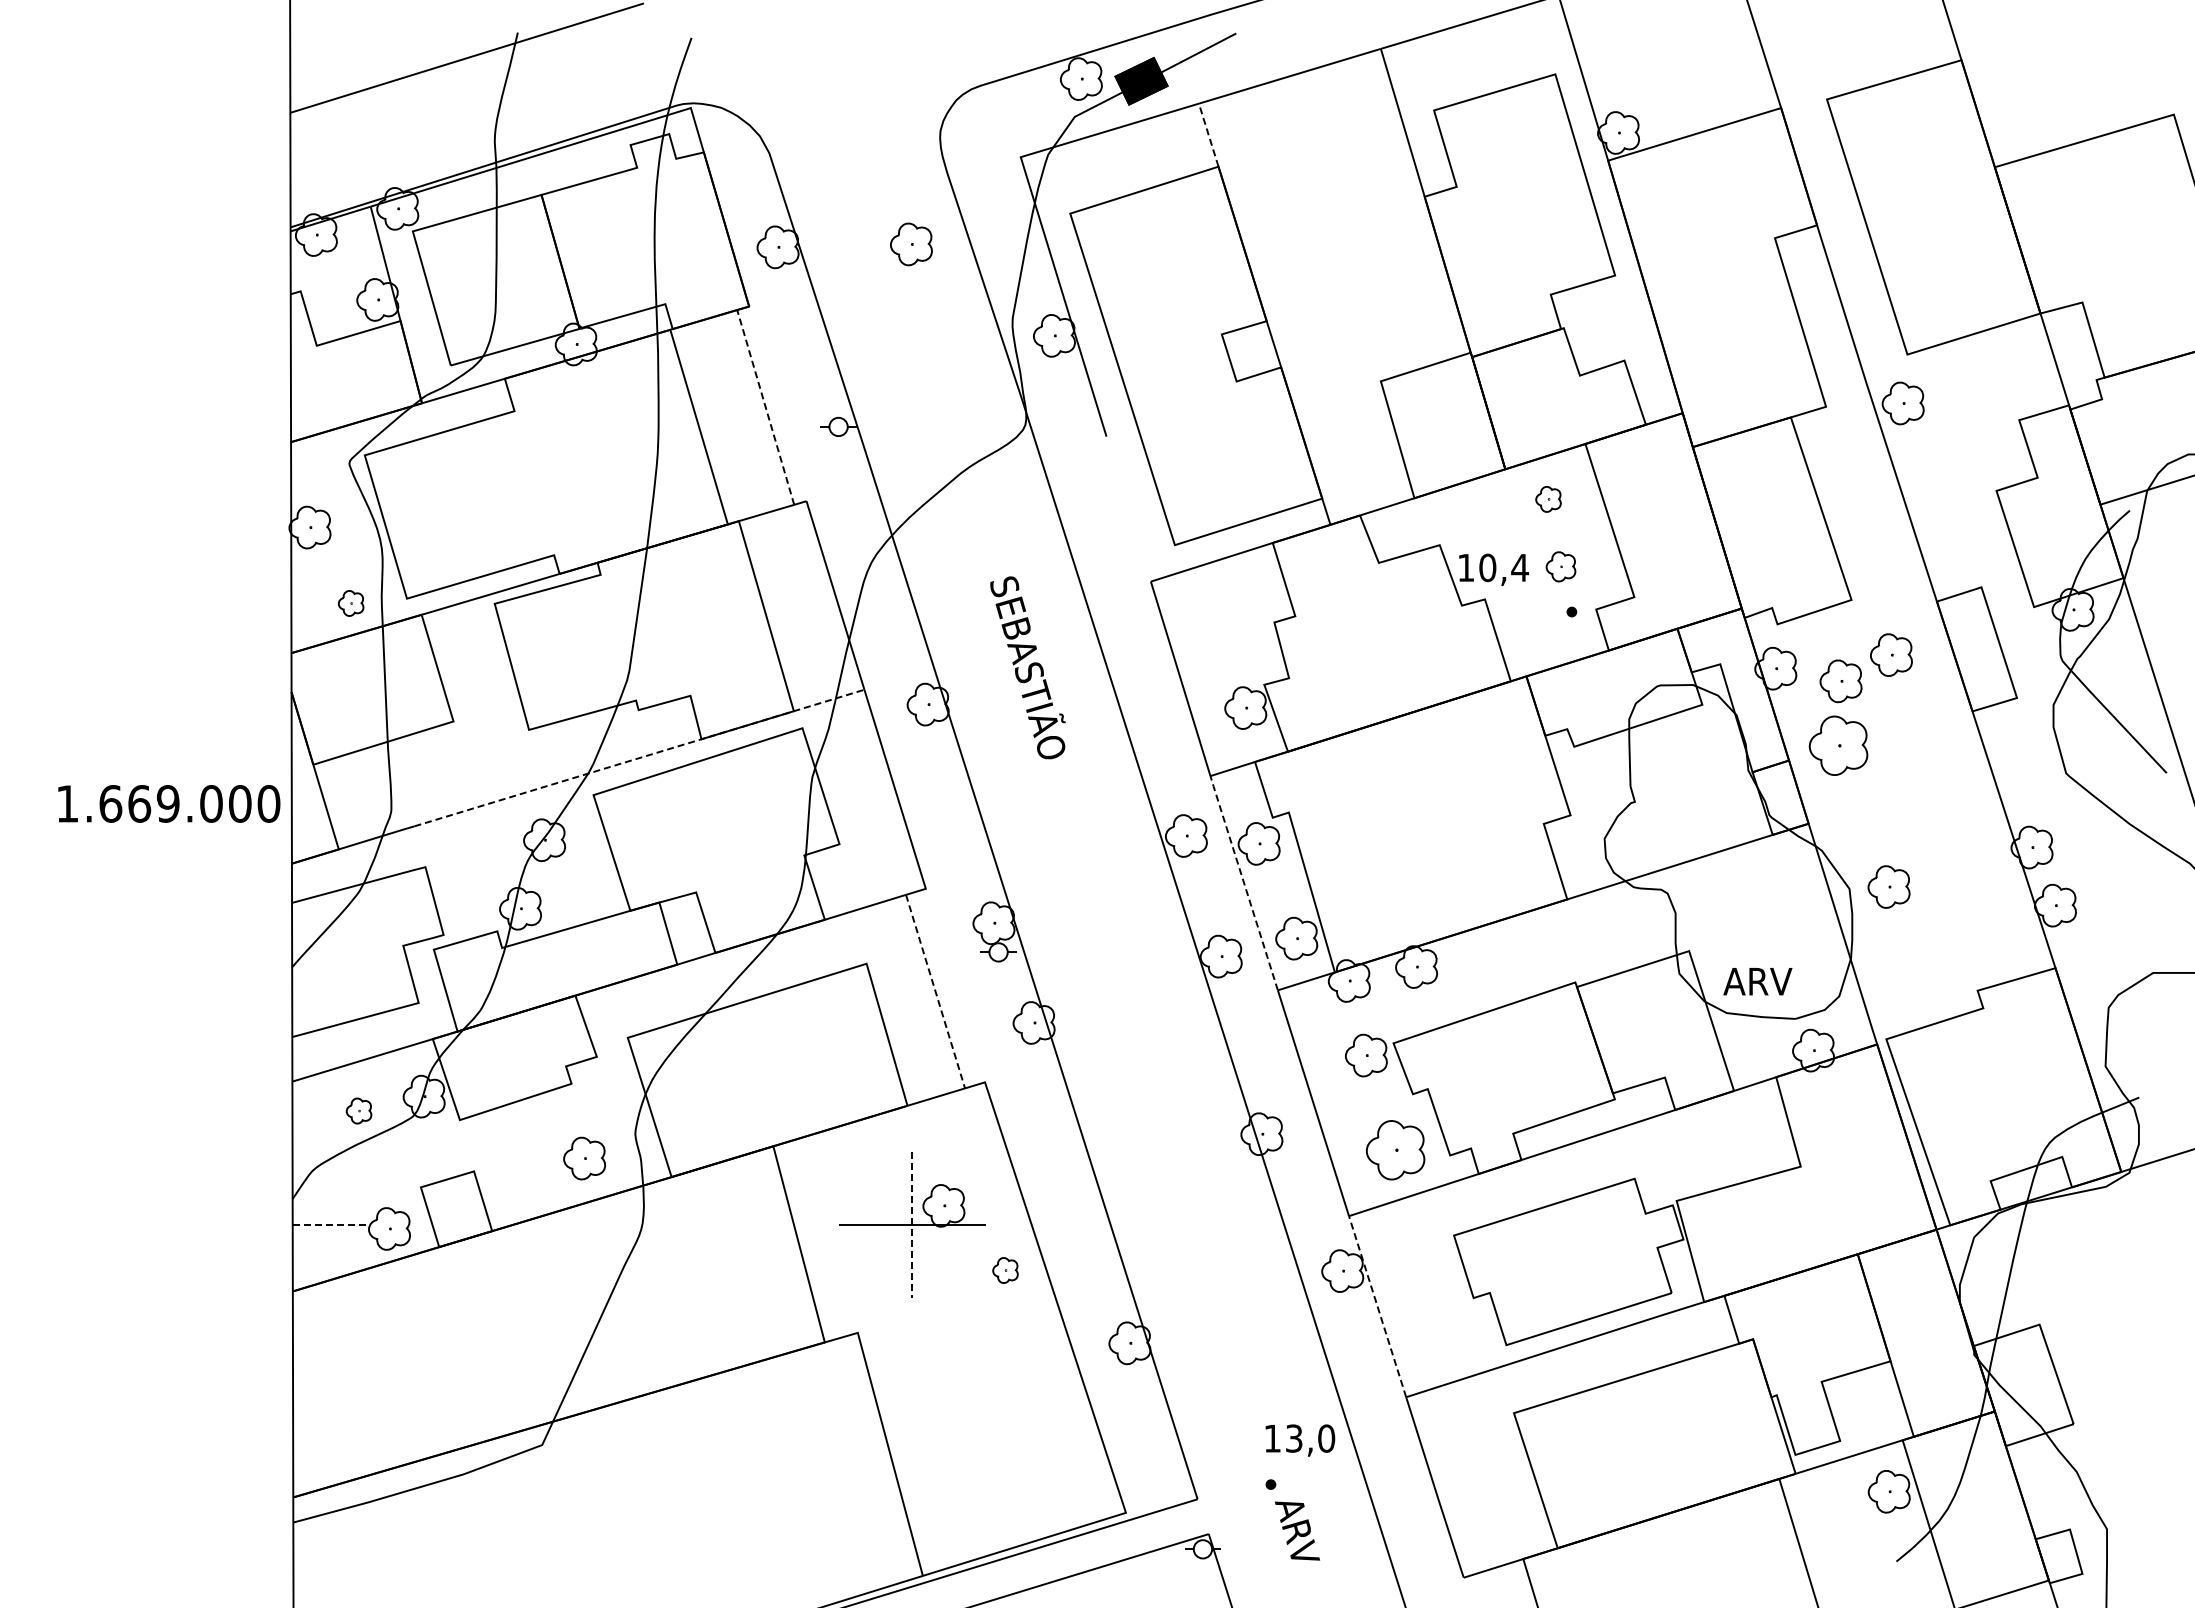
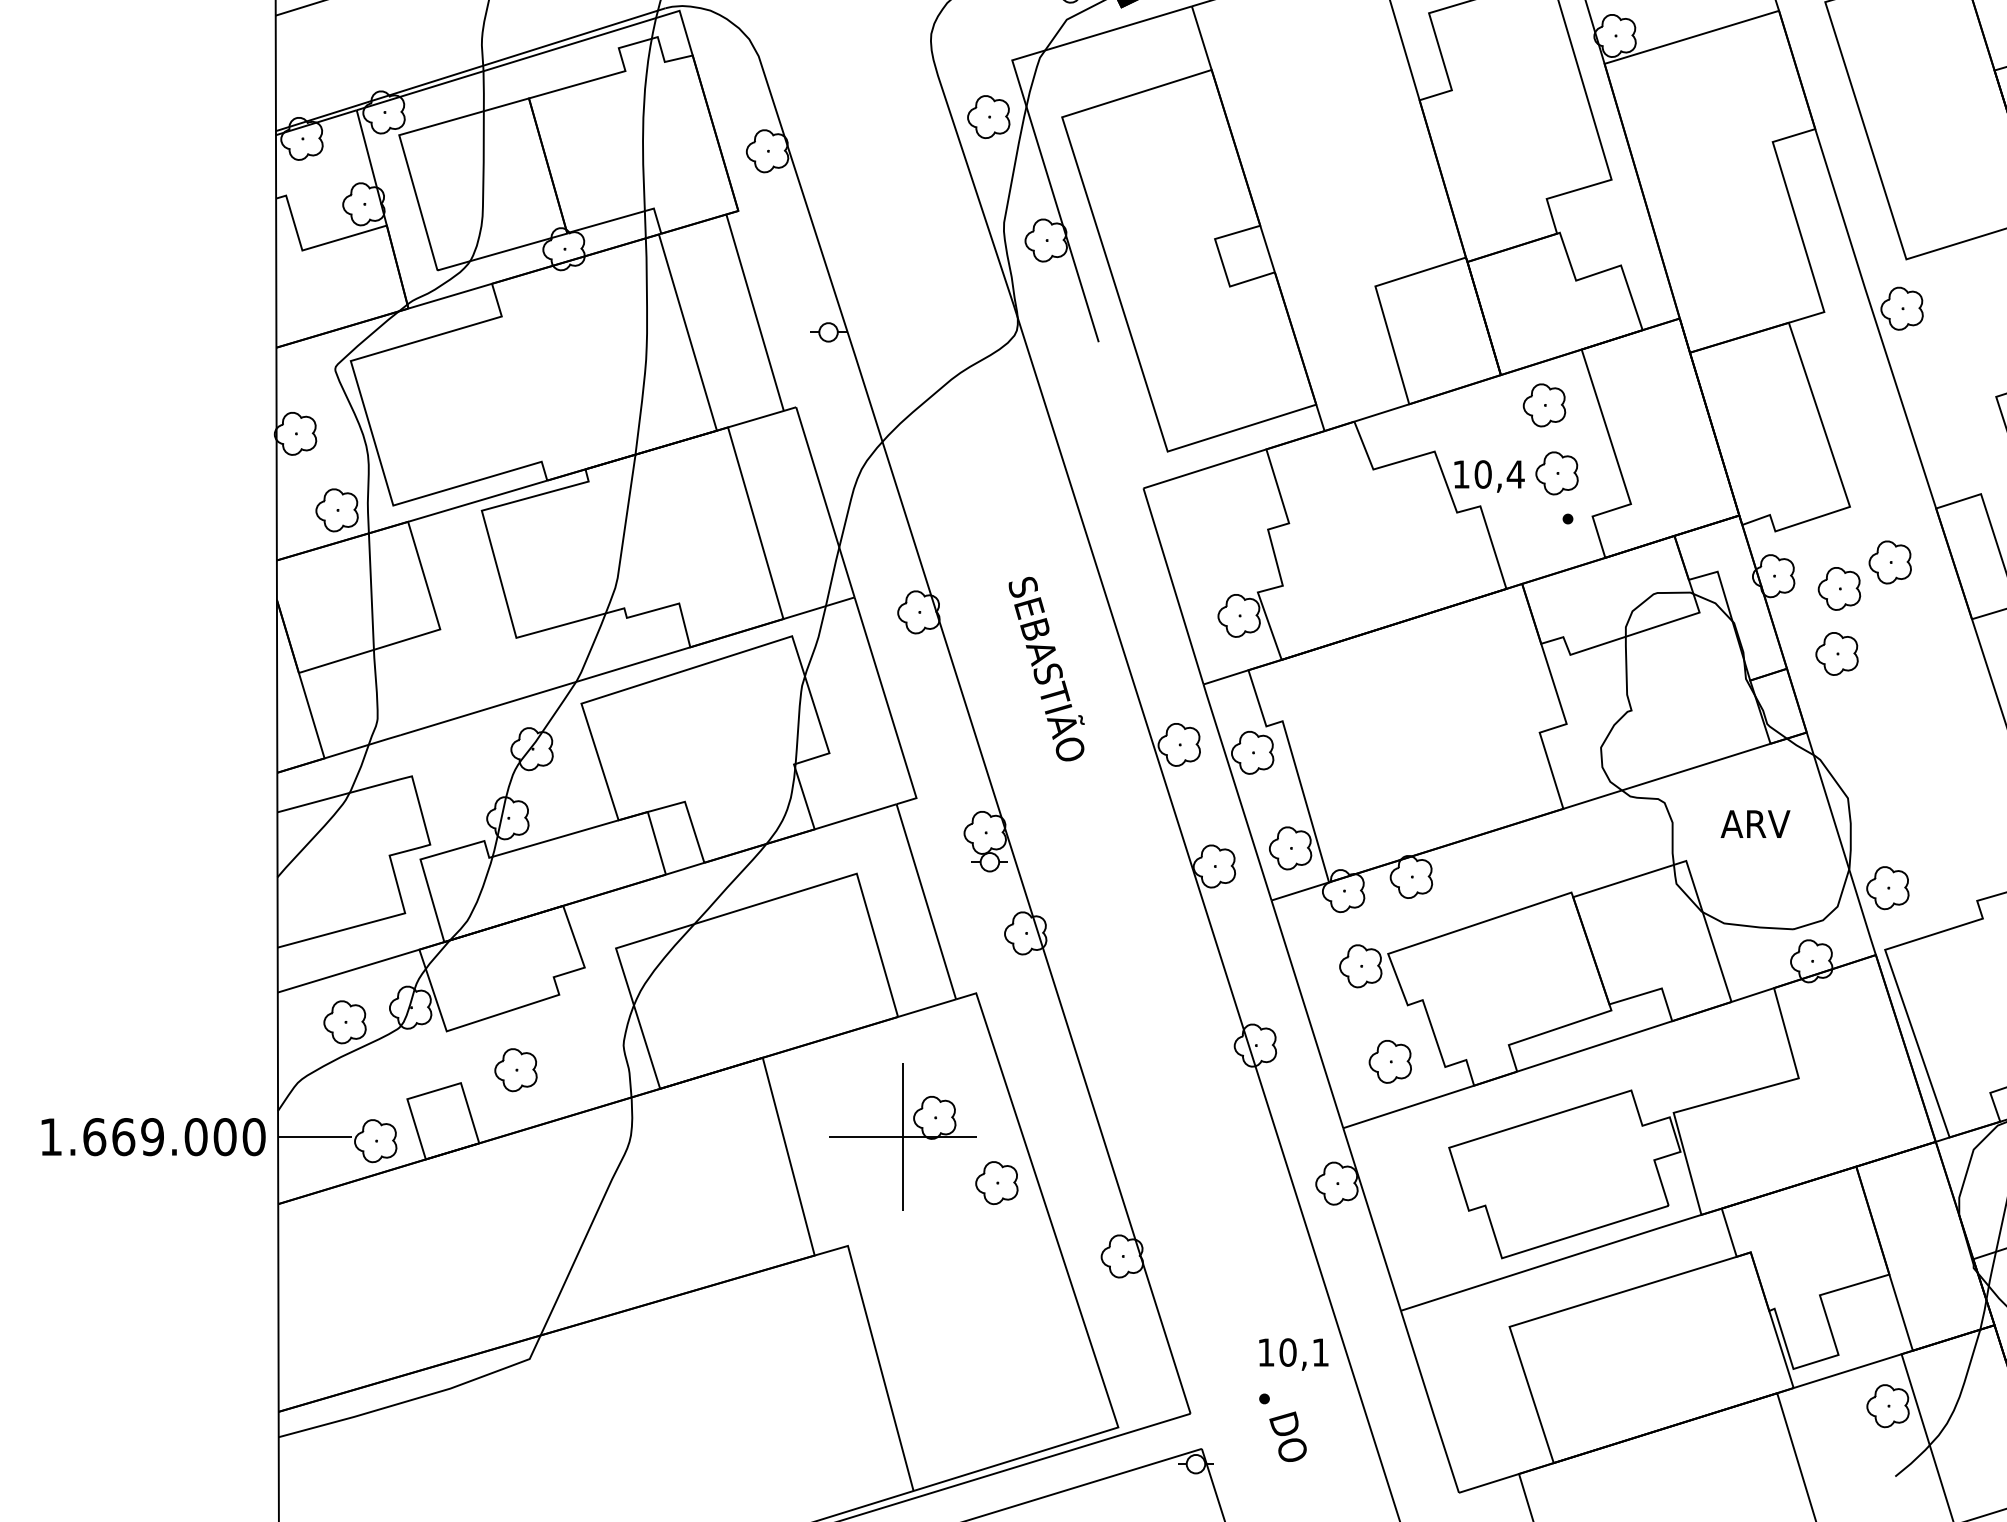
line: (1208, 134) -> (1201, 37), dashed -> solid
part: (911, 244) -> (988, 117), moved
line: (765, 406) -> (754, 311), dashed -> solid
part: (1548, 499) -> (1544, 405), size x1.67
part: (1560, 566) -> (1556, 473), size x1.43
part: (350, 603) -> (336, 510), size x1.67
text: (1027, 667) -> (1046, 668), moved
part: (1838, 745) -> (1836, 653), size x0.71
line: (641, 757) -> (629, 665), dashed -> solid
text: (169, 803) -> (153, 1136), moved
line: (1243, 882) -> (1236, 791), dashed -> solid
part: (1888, 886) -> (1887, 887), moved
text: (1757, 981) -> (1755, 824), moved
line: (935, 992) -> (926, 902), dashed -> solid
part: (358, 1110) -> (344, 1021), size x1.67
part: (1395, 1150) -> (1390, 1062), size x0.71
part: (584, 1158) -> (515, 1070), moved
line: (329, 1224) -> (315, 1136), dashed -> solid
line: (912, 1225) -> (903, 1137), dashed -> solid
part: (1005, 1270) -> (996, 1183), size x1.67
line: (1377, 1306) -> (1371, 1219), dashed -> solid
text: (1310, 1438) -> (1304, 1352), 13,0 -> 10,1
text: (1297, 1528) -> (1291, 1443), ARV -> DO

